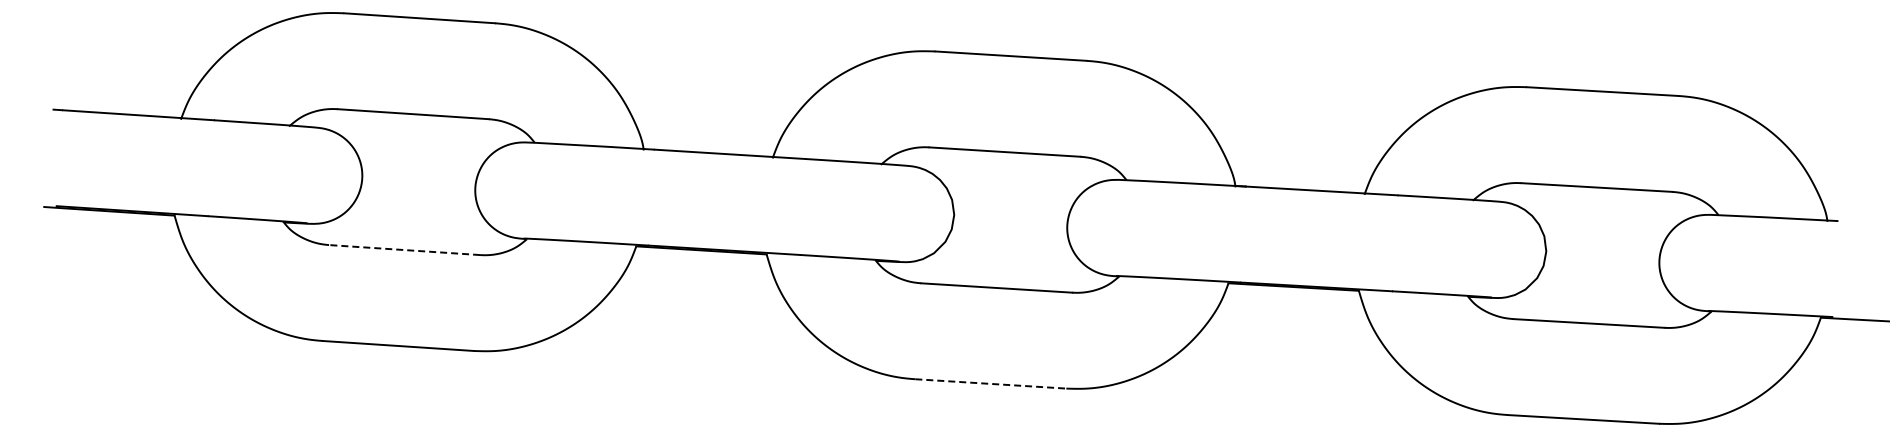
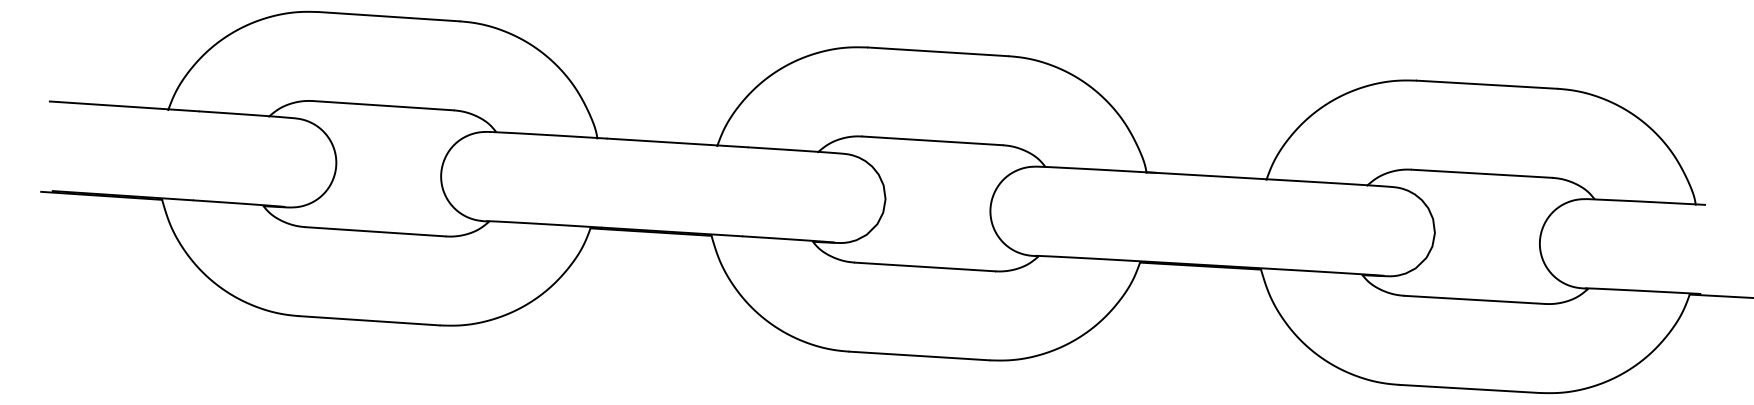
line: (404, 250) -> (375, 232), dashed -> solid
line: (990, 383) -> (919, 355), dashed -> solid

